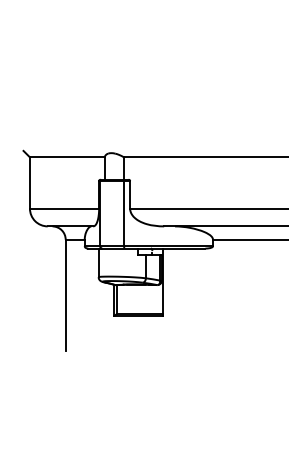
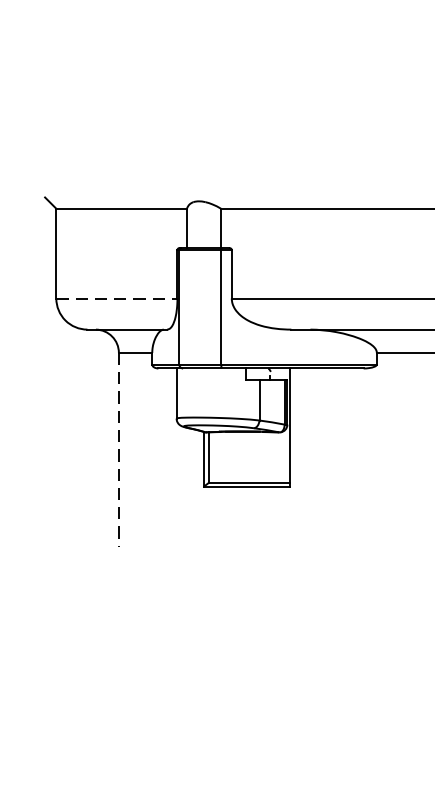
line: (64, 208) -> (116, 298), solid -> dashed
line: (65, 295) -> (118, 450), solid -> dashed

